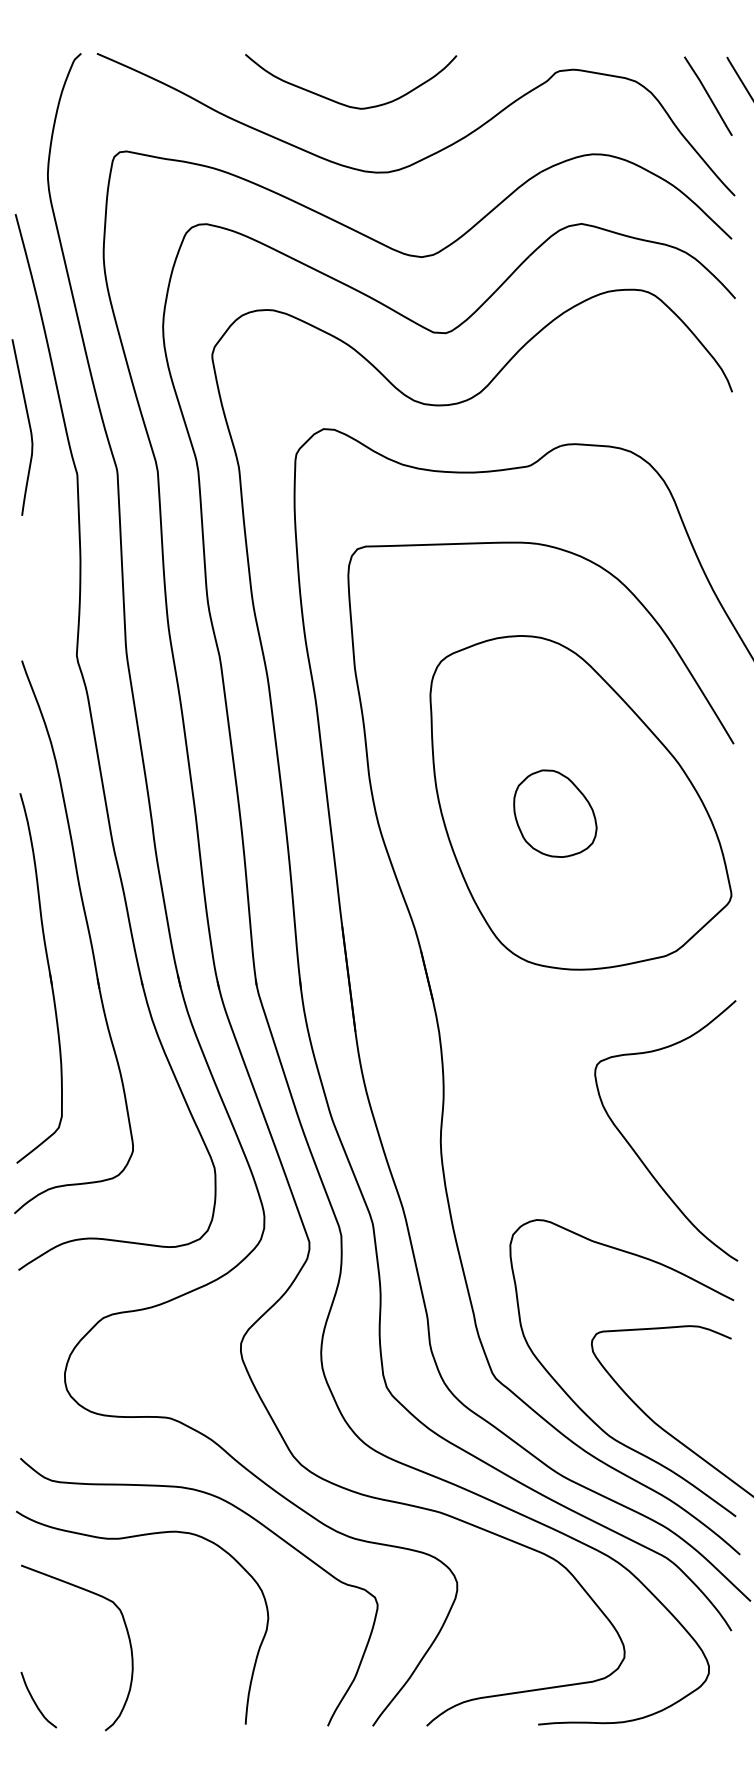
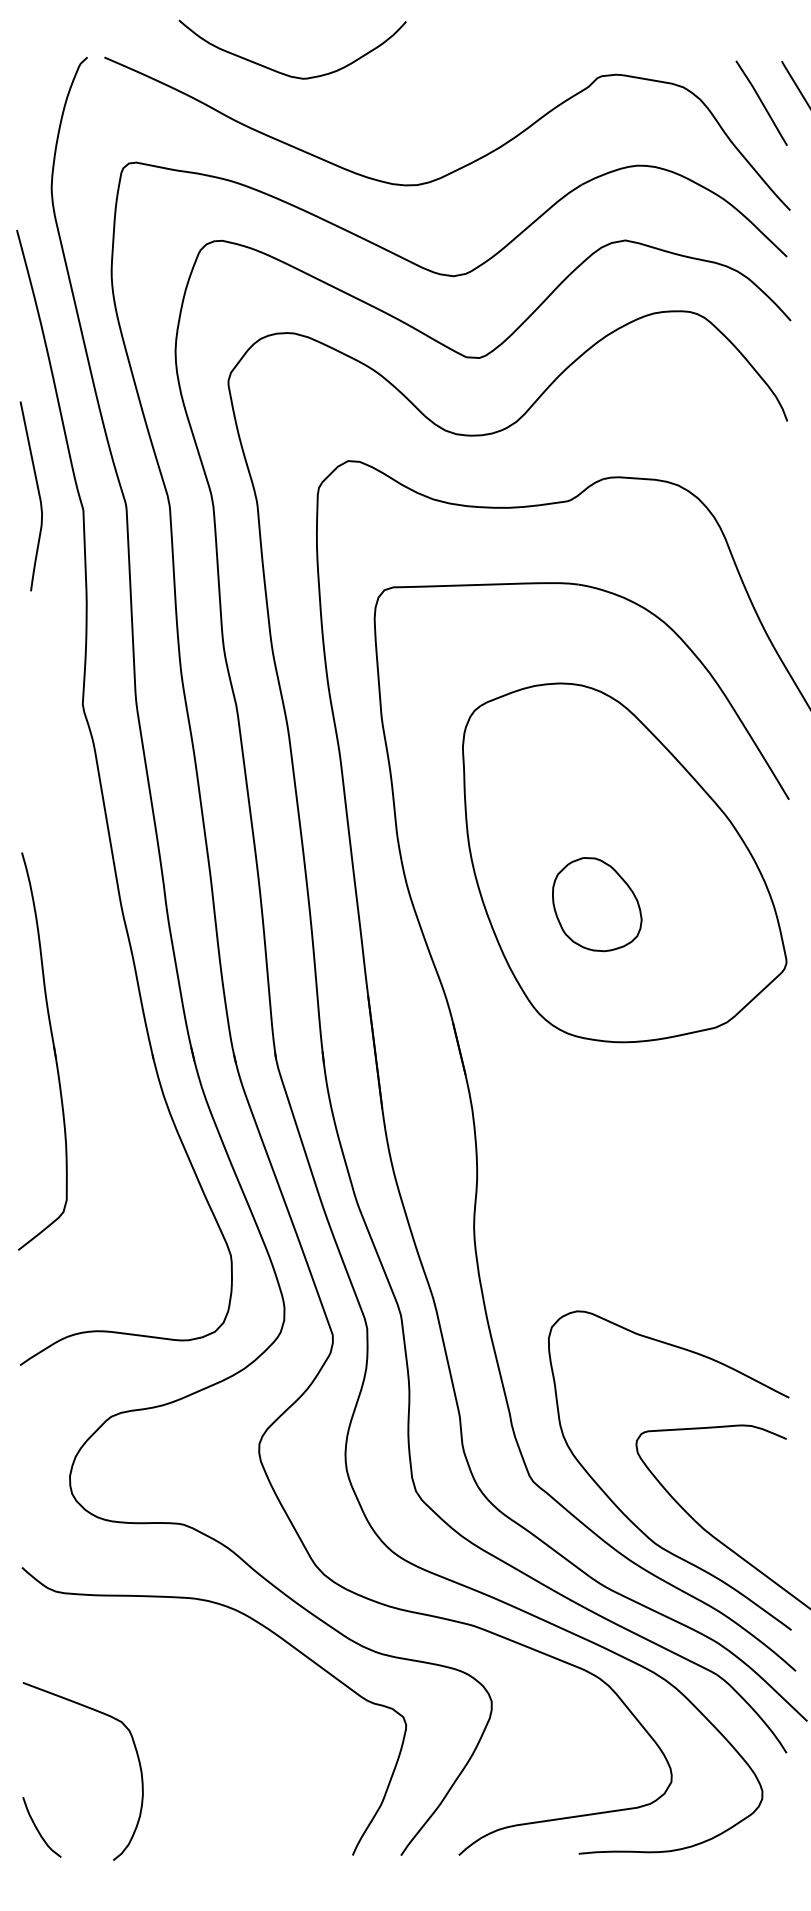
curve: (344, 103) -> (285, 73), moved
curve: (29, 427) -> (38, 496), moved
part: (555, 813) -> (597, 904), moved
part: (88, 935) -> (95, 1005), removed
curve: (636, 1152) -> (684, 1238), removed
curve: (129, 1538) -> (139, 1653), removed

